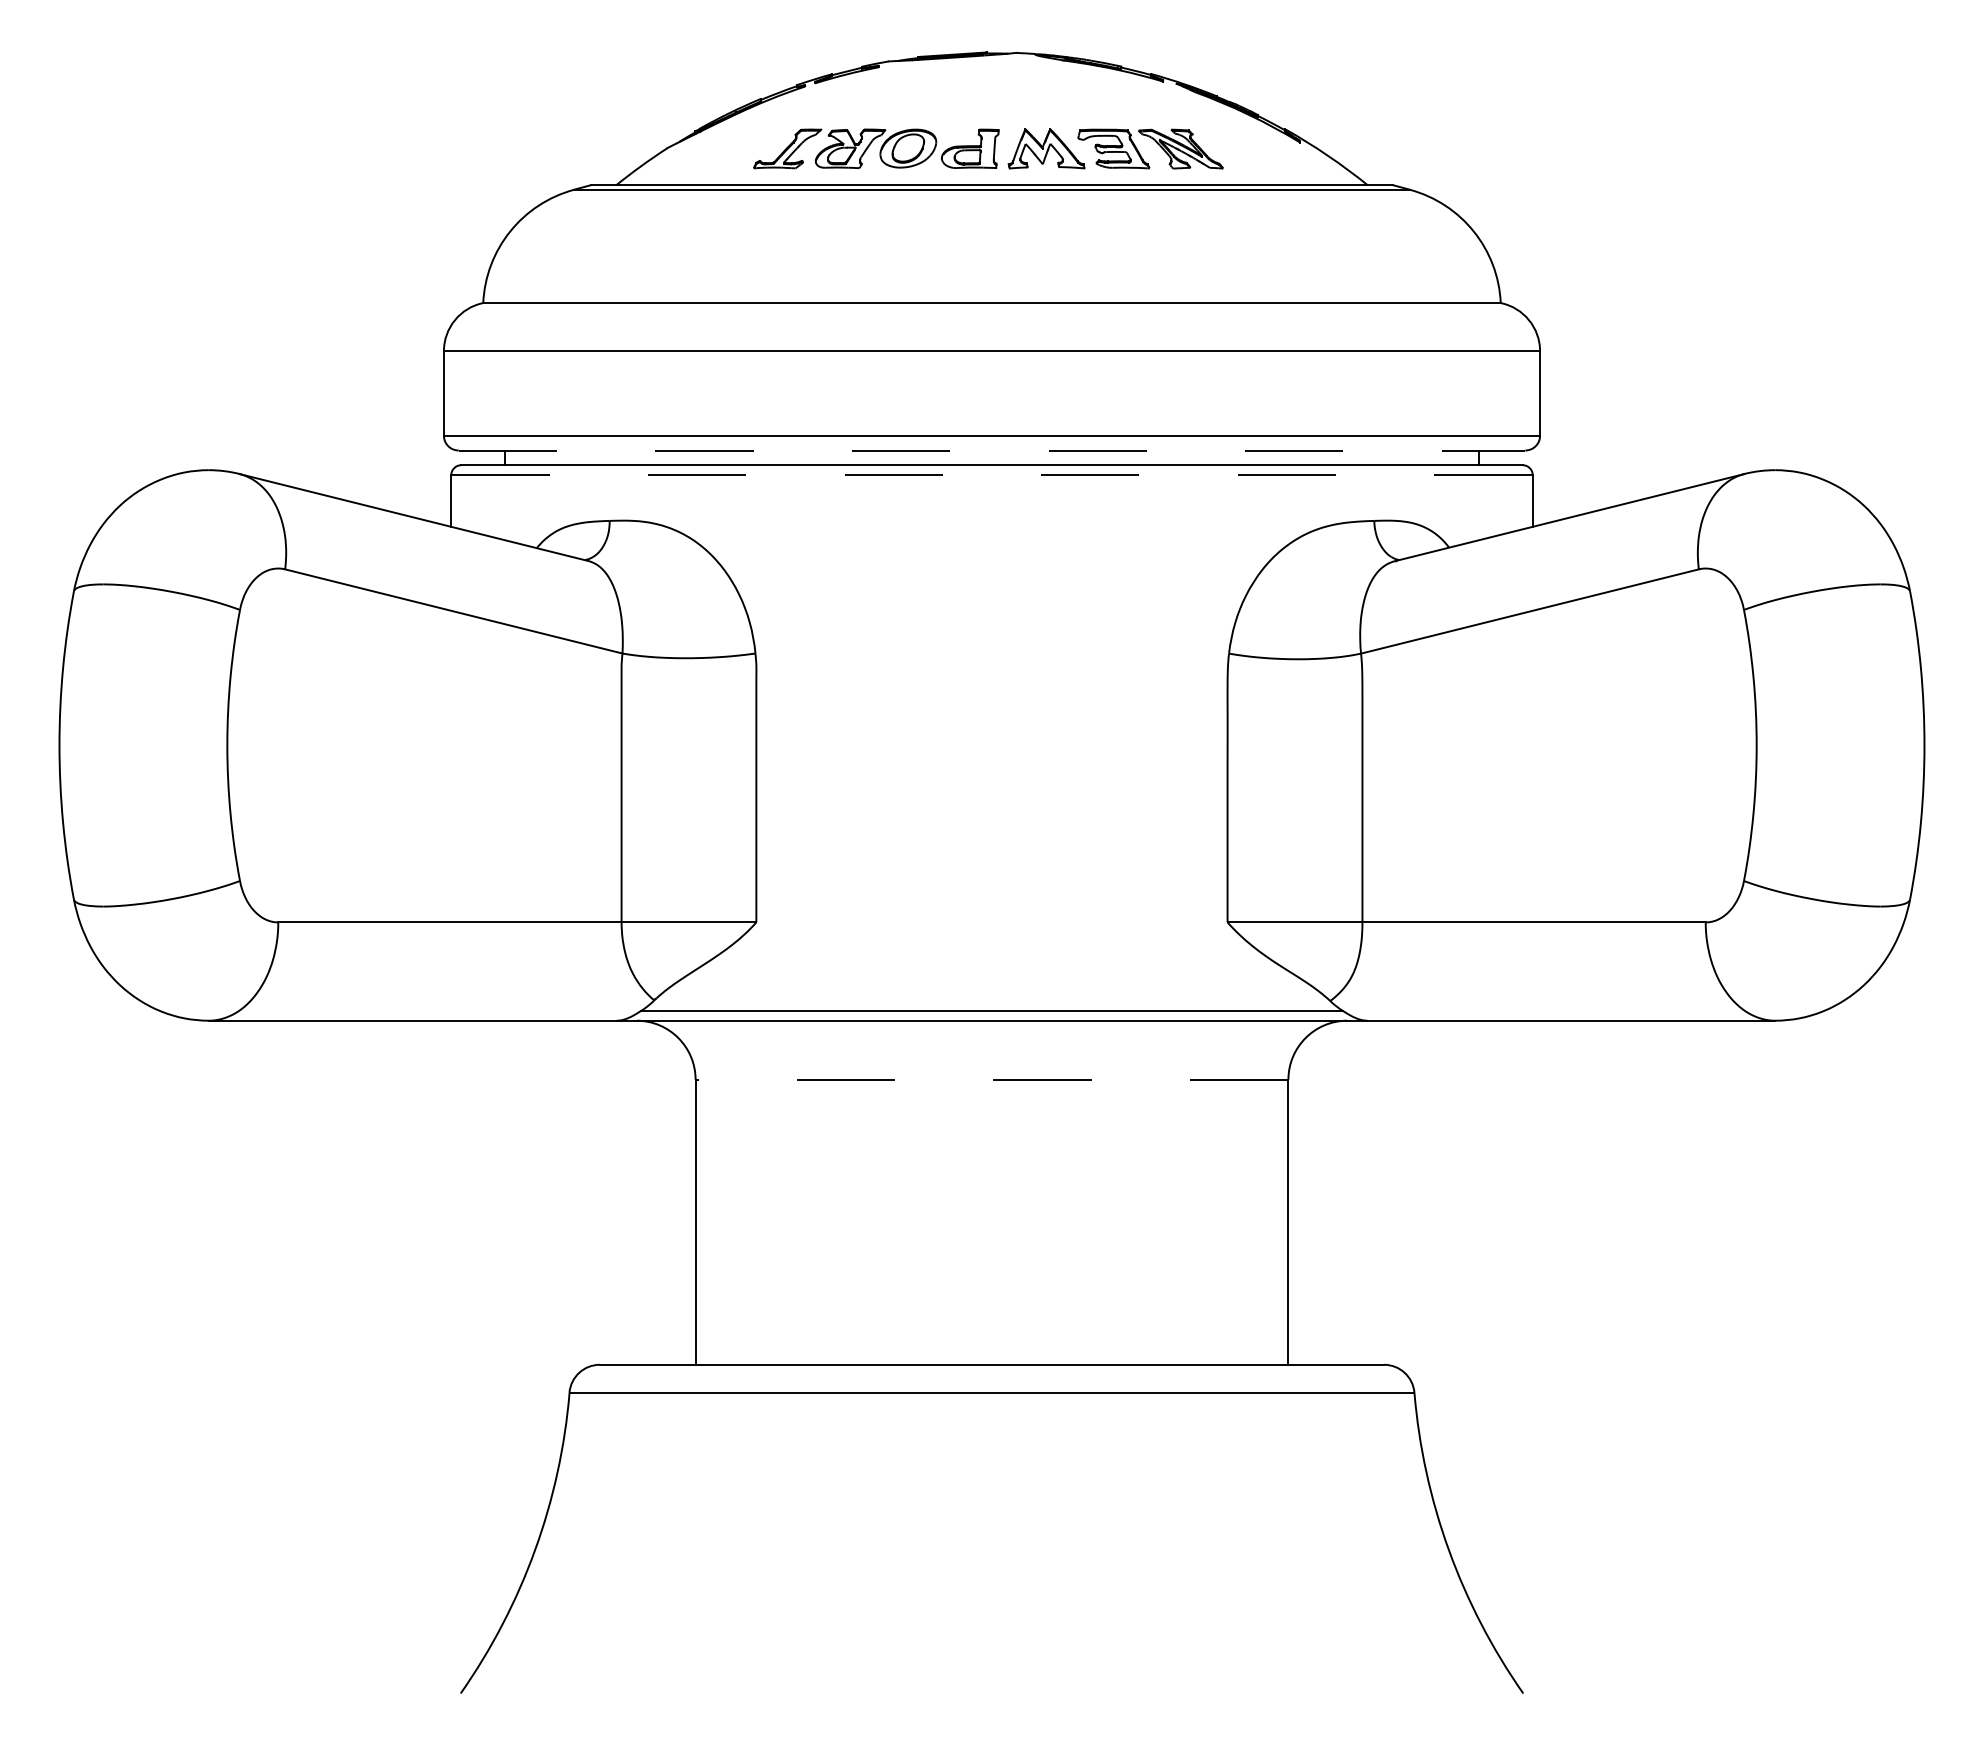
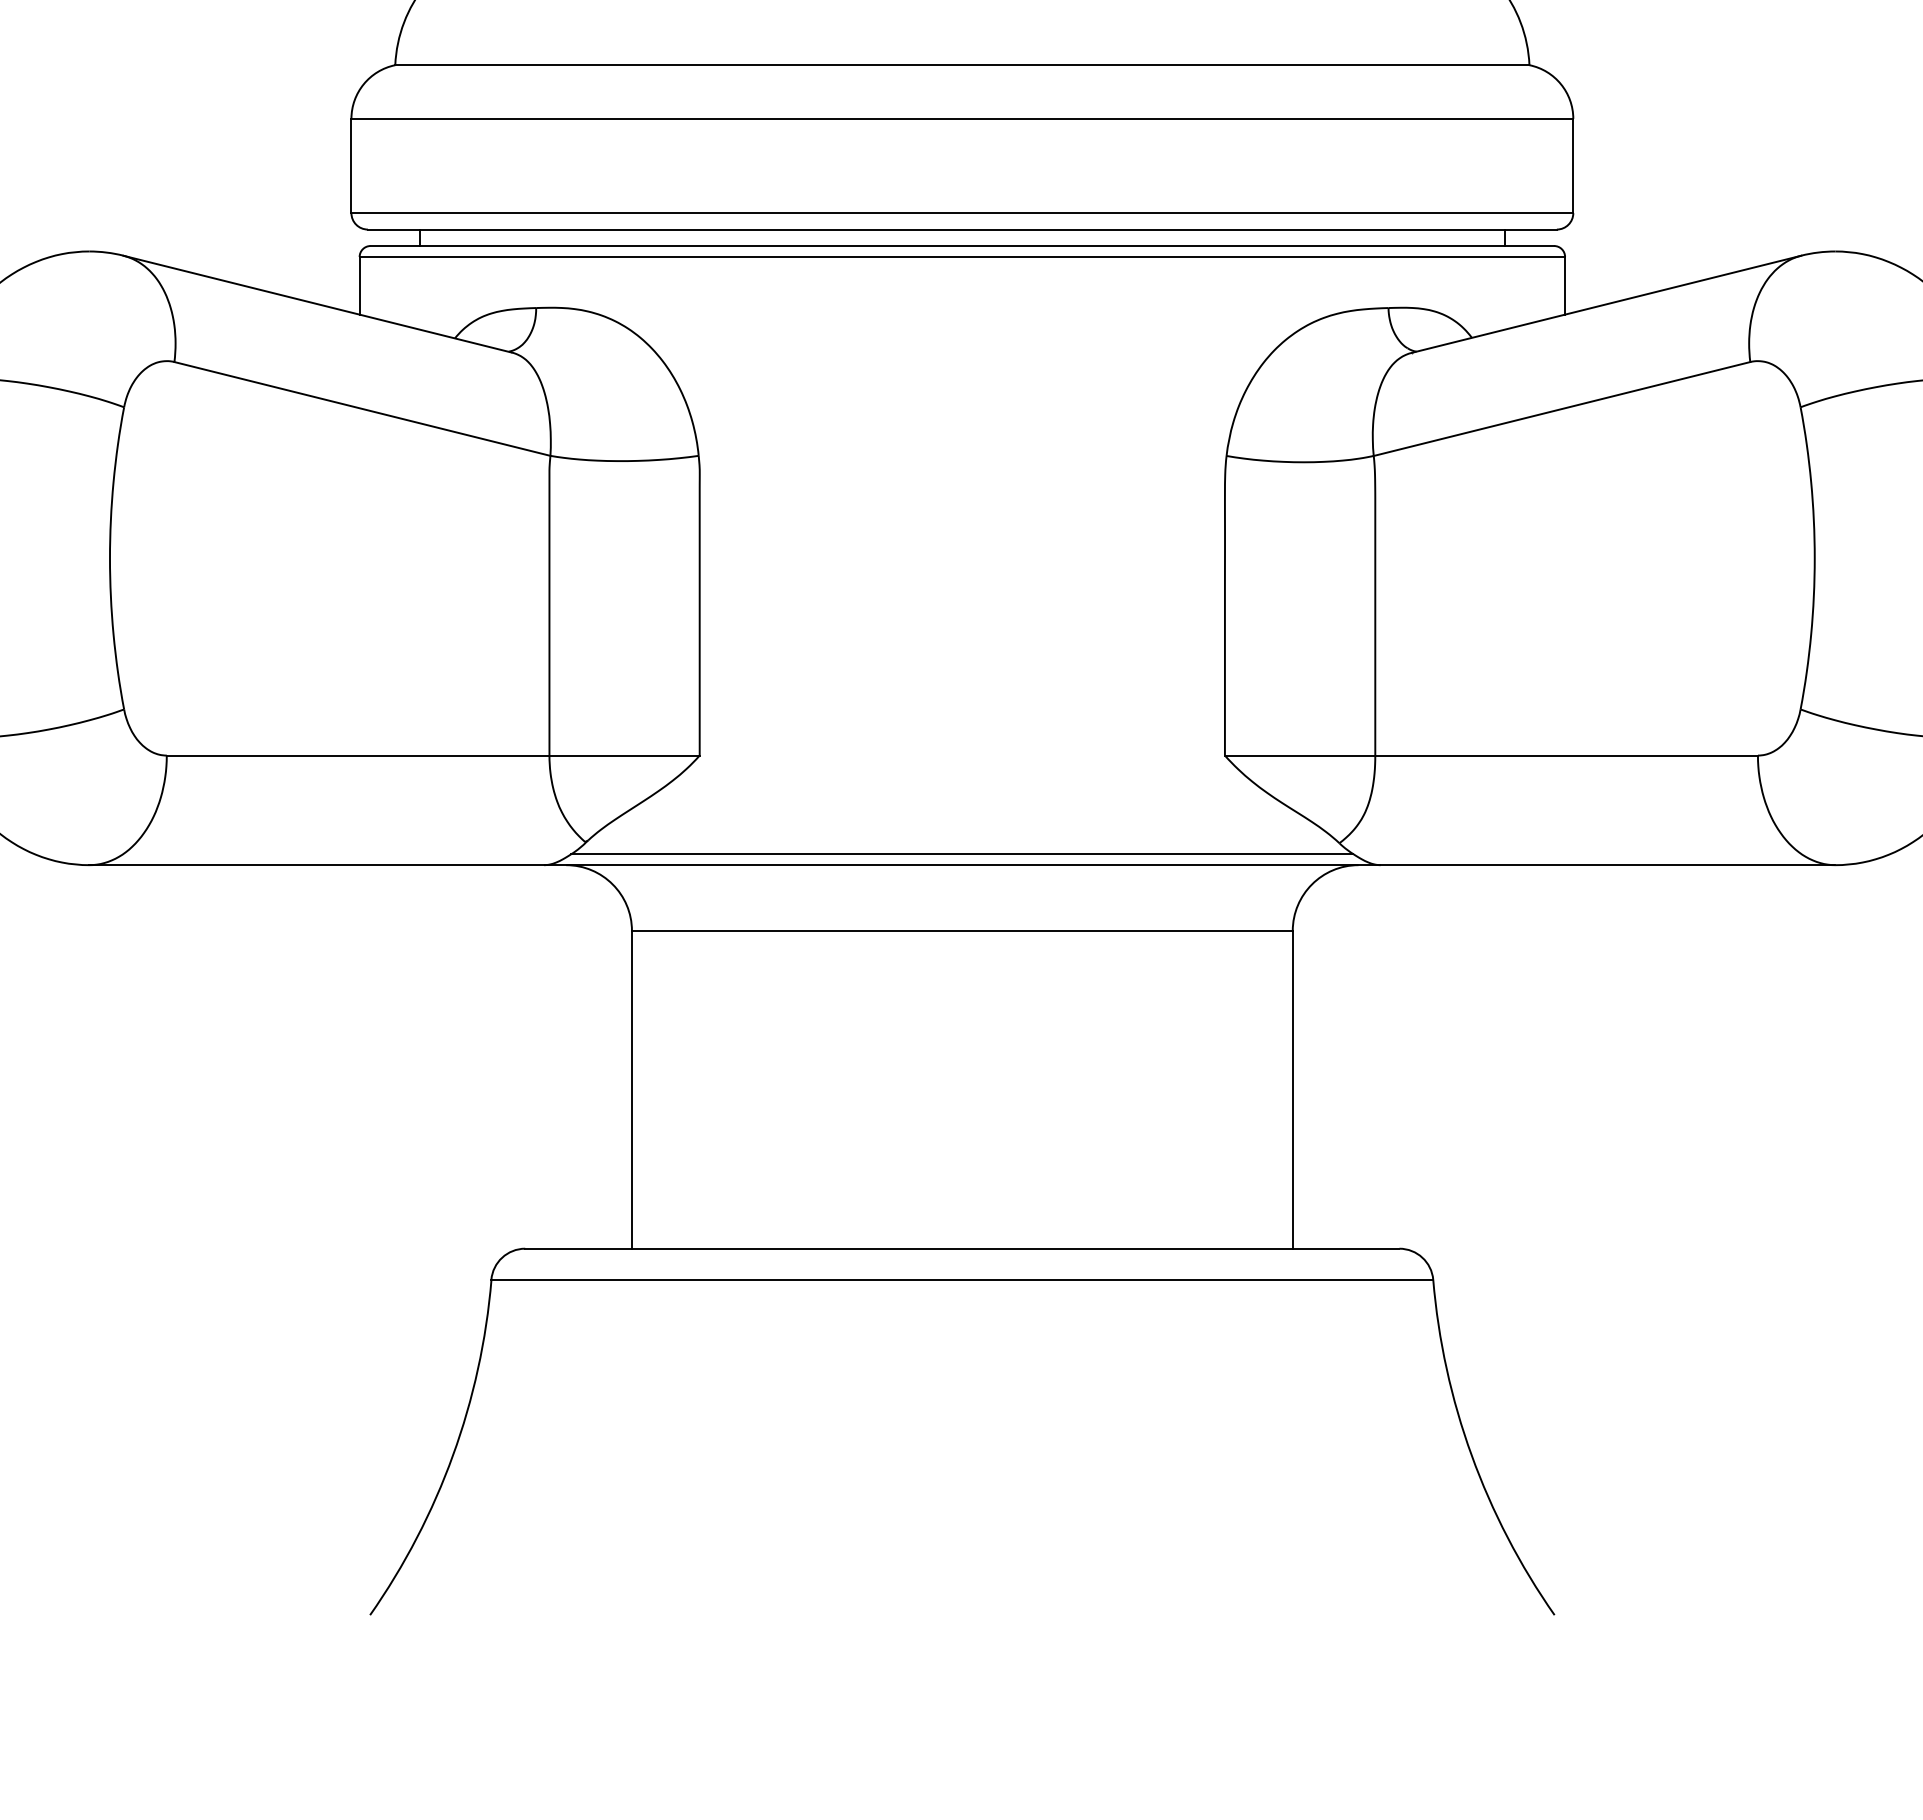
line: (992, 450) -> (962, 229), dashed -> solid
line: (992, 475) -> (962, 257), dashed -> solid
line: (991, 1079) -> (961, 930), dashed -> solid

